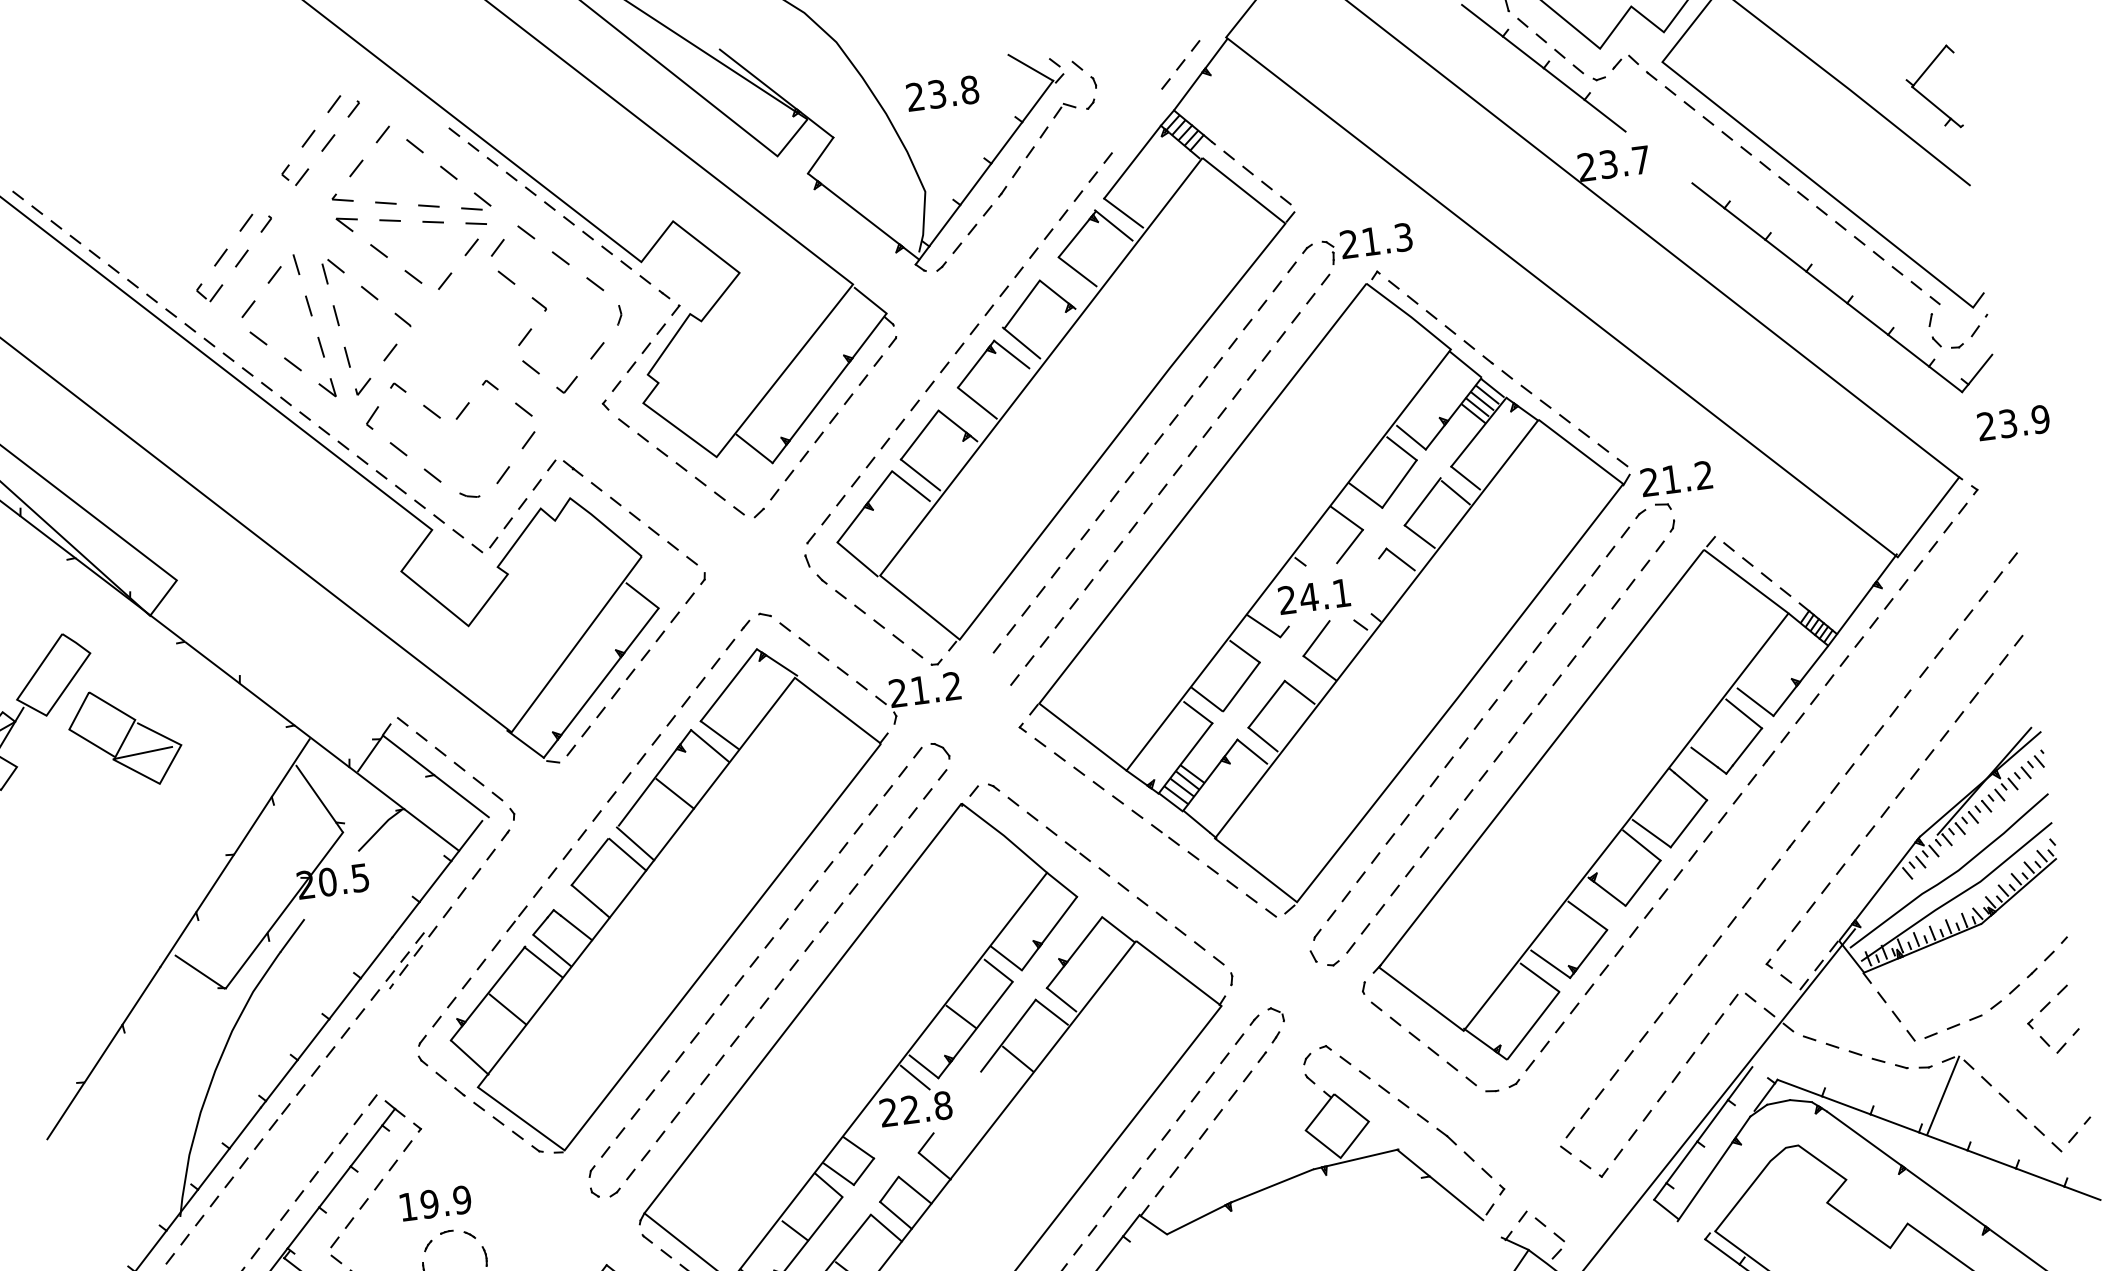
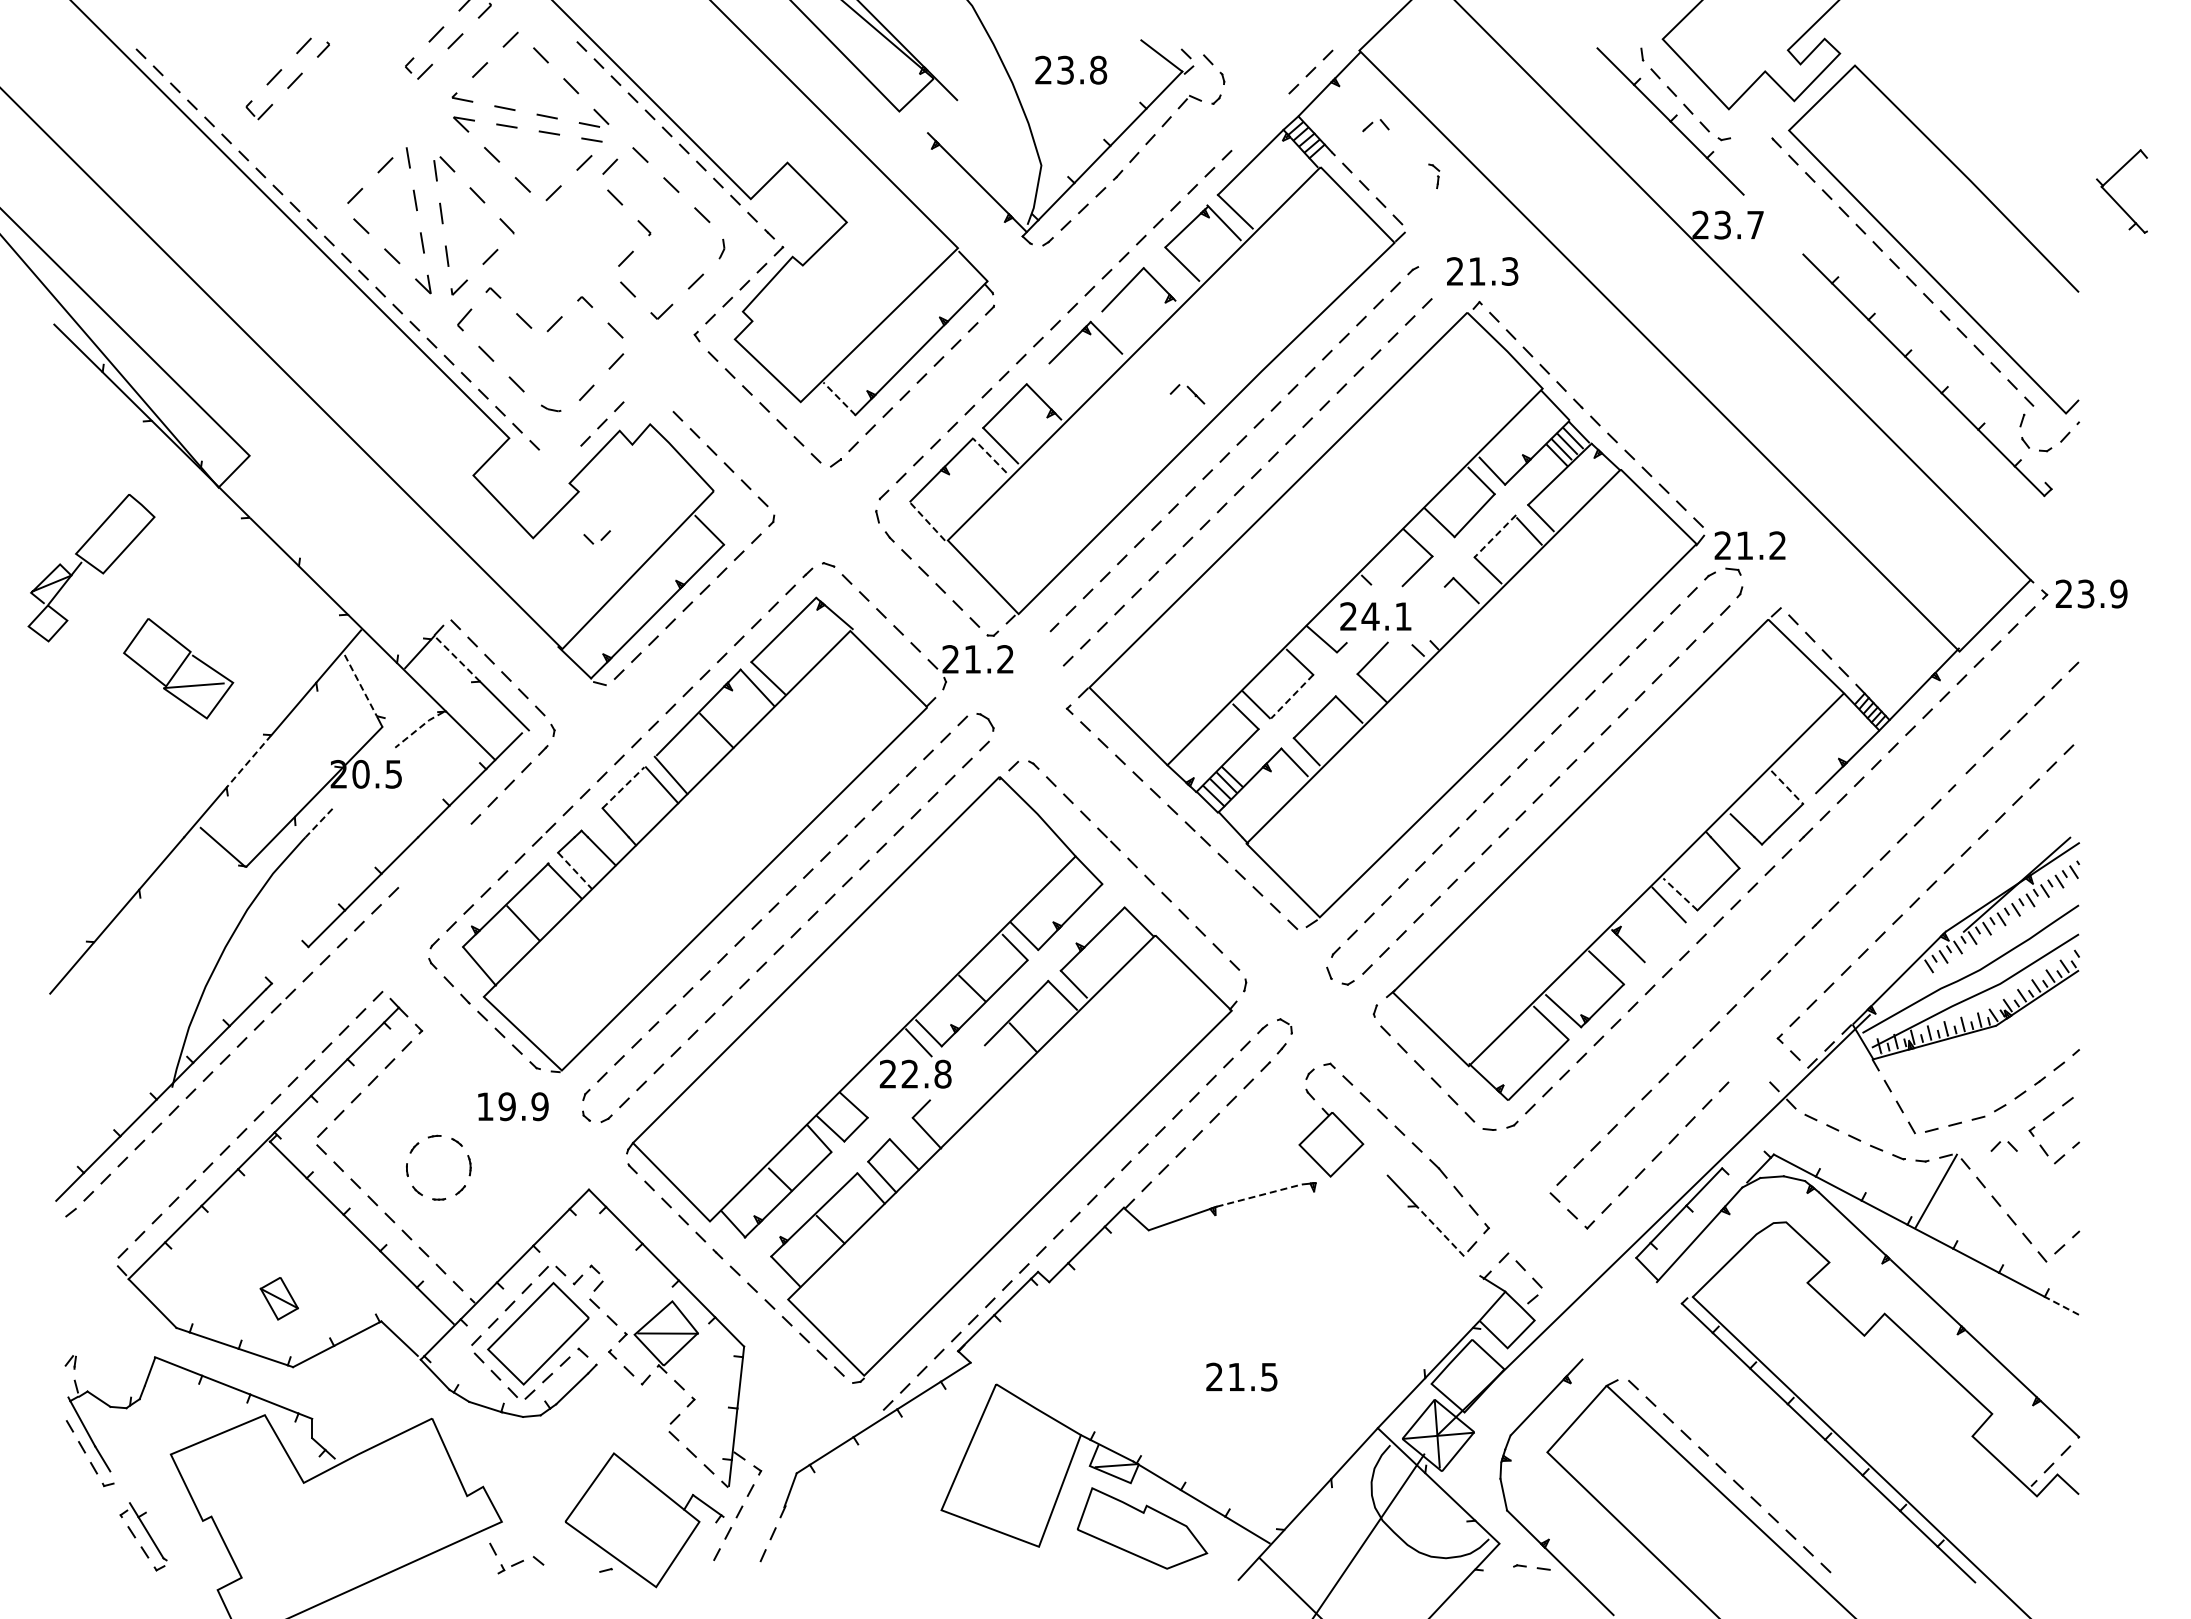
part: (1624, 61) -> (1375, 125), moved
part: (1924, 95) -> (2112, 196), moved
line: (820, 155) -> (942, 116), removed
part: (1329, 252) -> (1434, 176), moved
part: (239, 260) -> (292, 82), moved
line: (1021, 342) -> (1117, 327), removed
line: (1979, 369) -> (2064, 475), removed
line: (976, 403) -> (1065, 381), removed
text: (2013, 422) -> (2091, 593), moved
line: (754, 448) -> (839, 398), solid -> dashed
part: (564, 468) -> (1187, 394), moved
line: (911, 485) -> (990, 455), solid -> dashed
line: (1422, 502) -> (1495, 536), solid -> dashed
part: (484, 545) -> (596, 537), moved
line: (857, 559) -> (927, 521), solid -> dashed
line: (1240, 687) -> (1291, 697), solid -> dashed
line: (1756, 702) -> (1800, 777), removed
line: (1744, 713) -> (1787, 787), solid -> dashed
part: (125, 737) -> (178, 668), moved
line: (407, 755) -> (456, 658), solid -> dashed
line: (316, 794) -> (360, 685), solid -> dashed
line: (379, 829) -> (419, 728), solid -> dashed
line: (1651, 833) -> (1680, 894), solid -> dashed
line: (589, 861) -> (623, 787), solid -> dashed
line: (215, 882) -> (249, 760), solid -> dashed
line: (1643, 883) -> (1665, 942), removed
line: (292, 936) -> (319, 823), solid -> dashed
line: (552, 951) -> (575, 871), solid -> dashed
part: (411, 957) -> (434, 859), removed
part: (1741, 998) -> (2003, 1146), moved
line: (281, 1080) -> (289, 965), removed
line: (1740, 1083) -> (1736, 1153), removed
line: (1362, 1157) -> (1352, 1178), removed
line: (1272, 1185) -> (1259, 1195), solid -> dashed
line: (2081, 1192) -> (2061, 1305), solid -> dashed
line: (1456, 1197) -> (1440, 1230), solid -> dashed
text: (435, 1203) -> (513, 1106), moved

